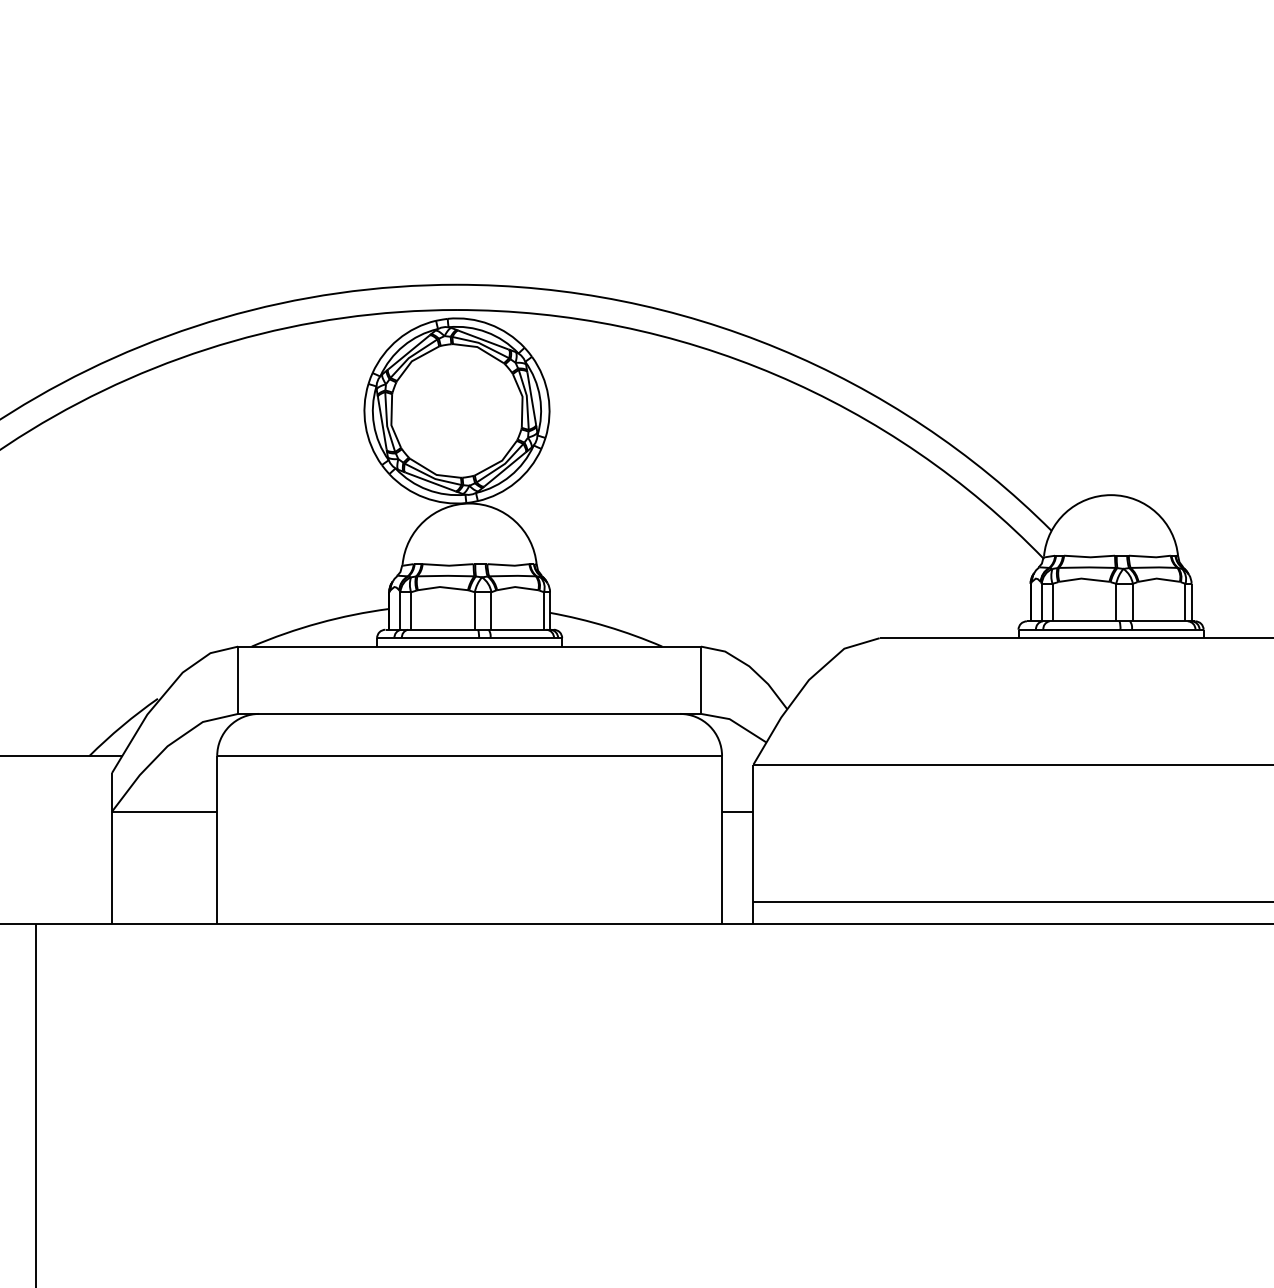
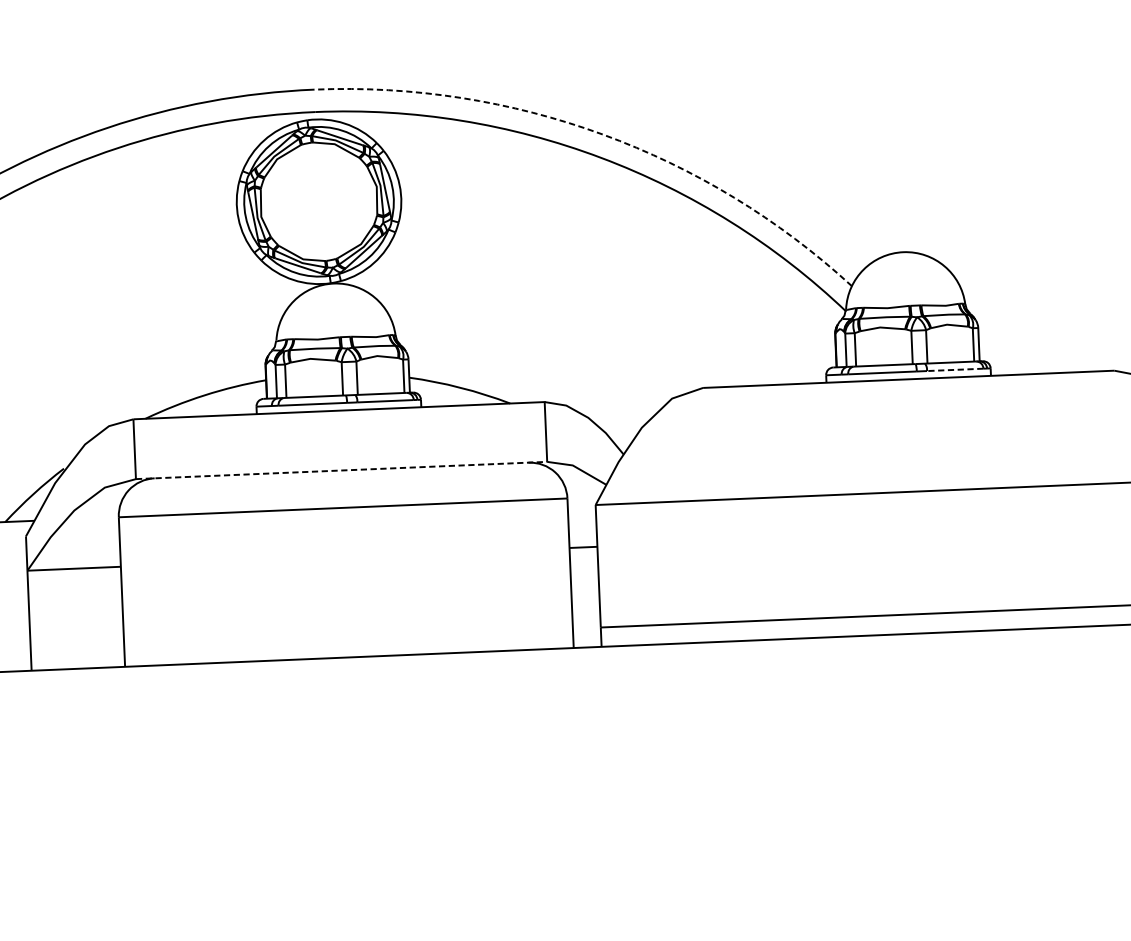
line: (778, 348) -> (602, 134), solid -> dashed
line: (1163, 629) -> (955, 369), solid -> dashed
line: (470, 713) -> (342, 470), solid -> dashed

